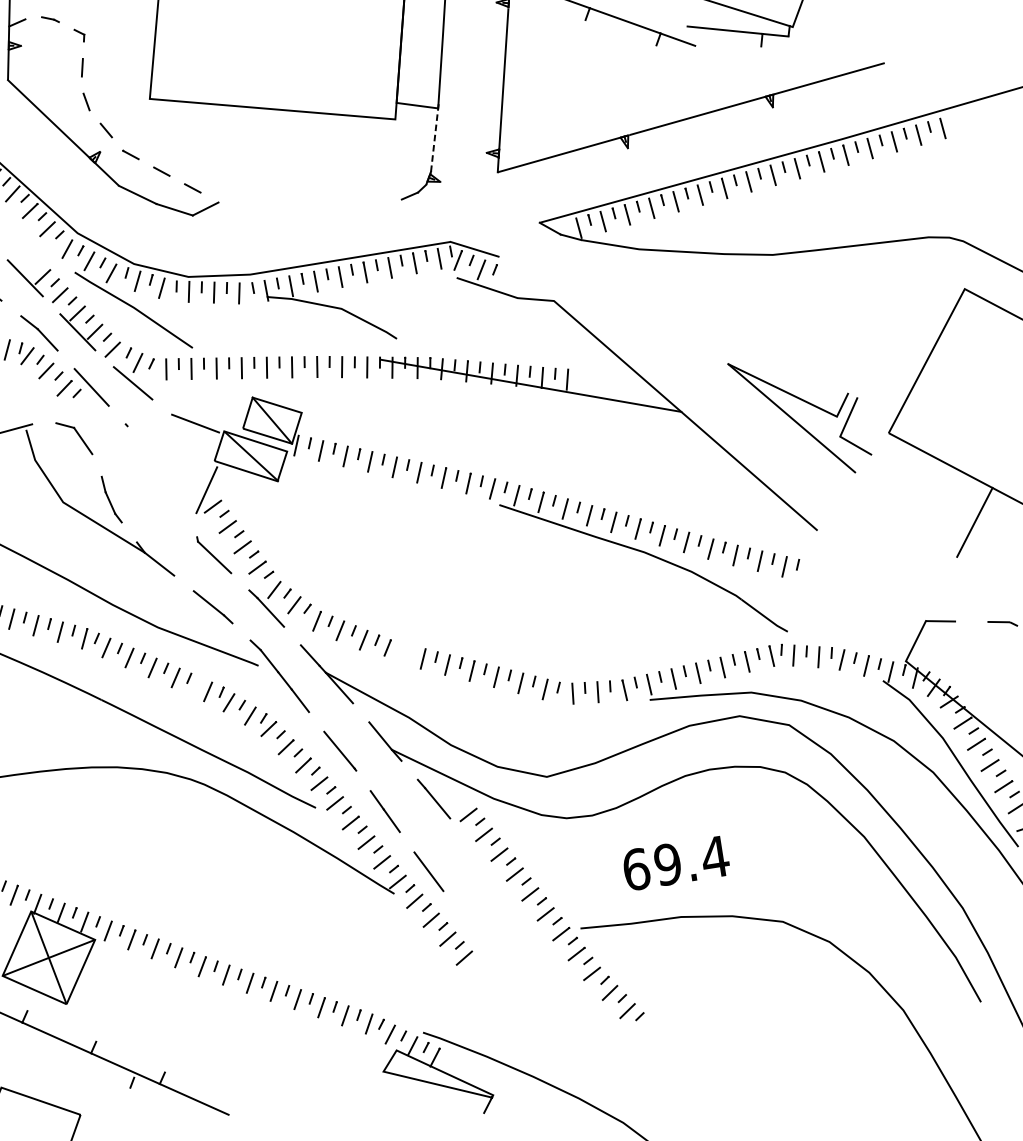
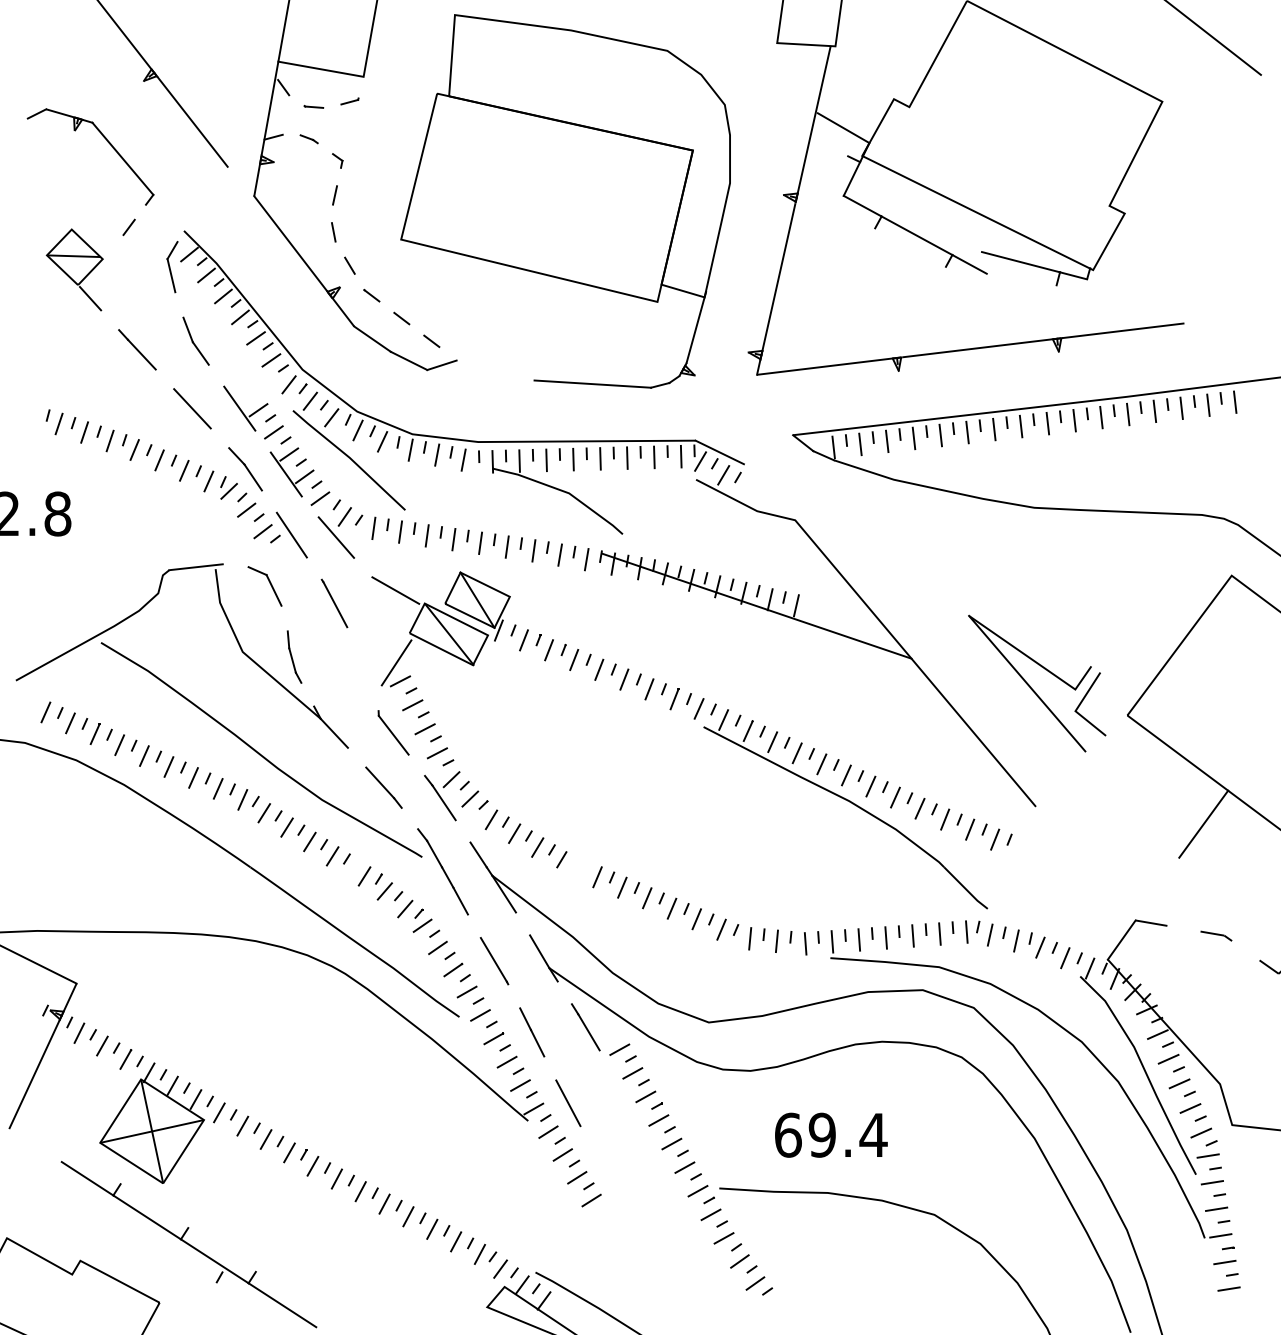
line: (434, 136) -> (696, 326), dashed -> solid
line: (347, 204) -> (592, 383), added
line: (141, 445) -> (335, 604), added

